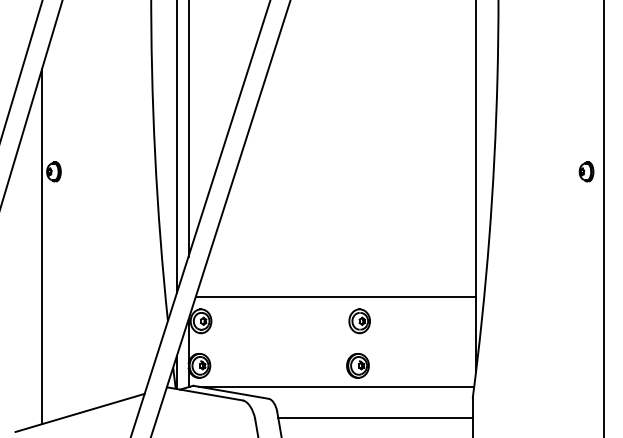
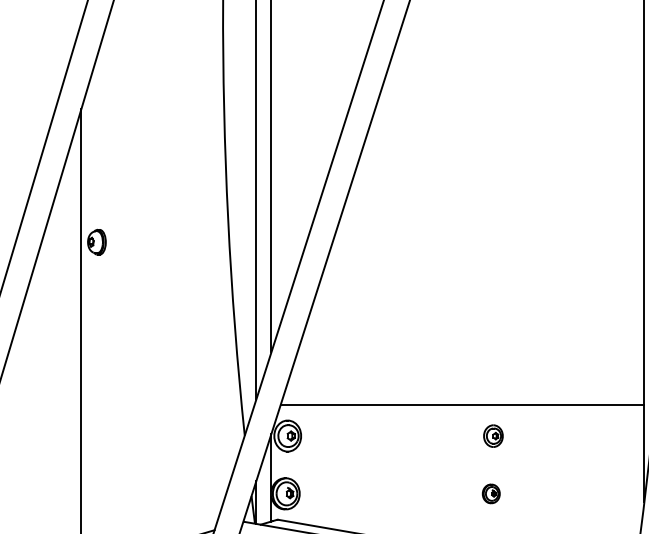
part: (359, 321) -> (493, 436), size x0.7
part: (357, 365) -> (490, 493), size x0.6
line: (336, 386) -> (463, 520), removed

